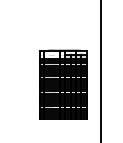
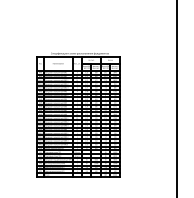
part: (63, 84) -> (78, 115), moved

